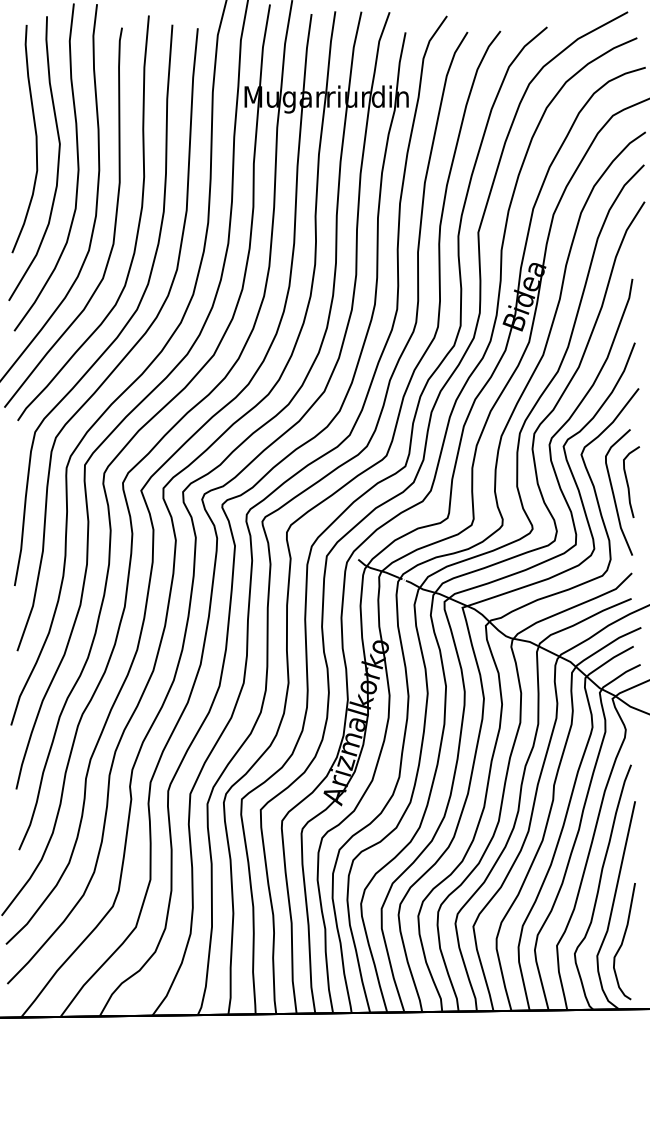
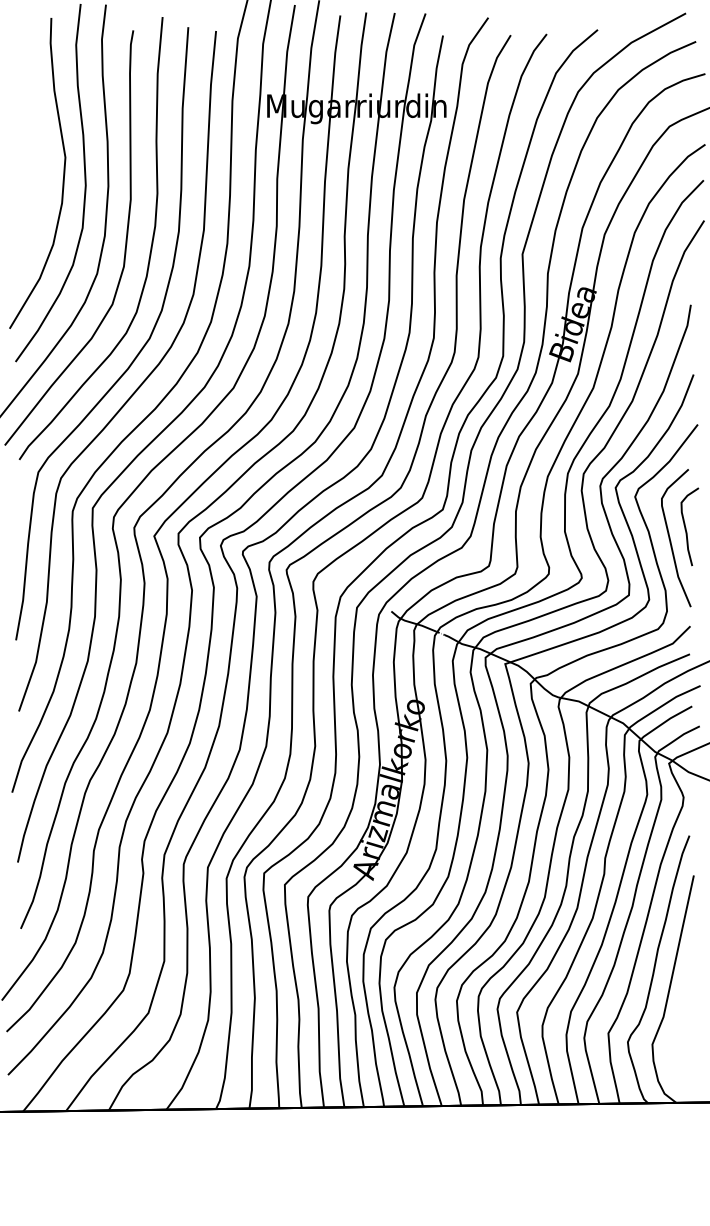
curve: (35, 135) -> (38, 148), removed
curve: (623, 941) -> (681, 1028), removed

